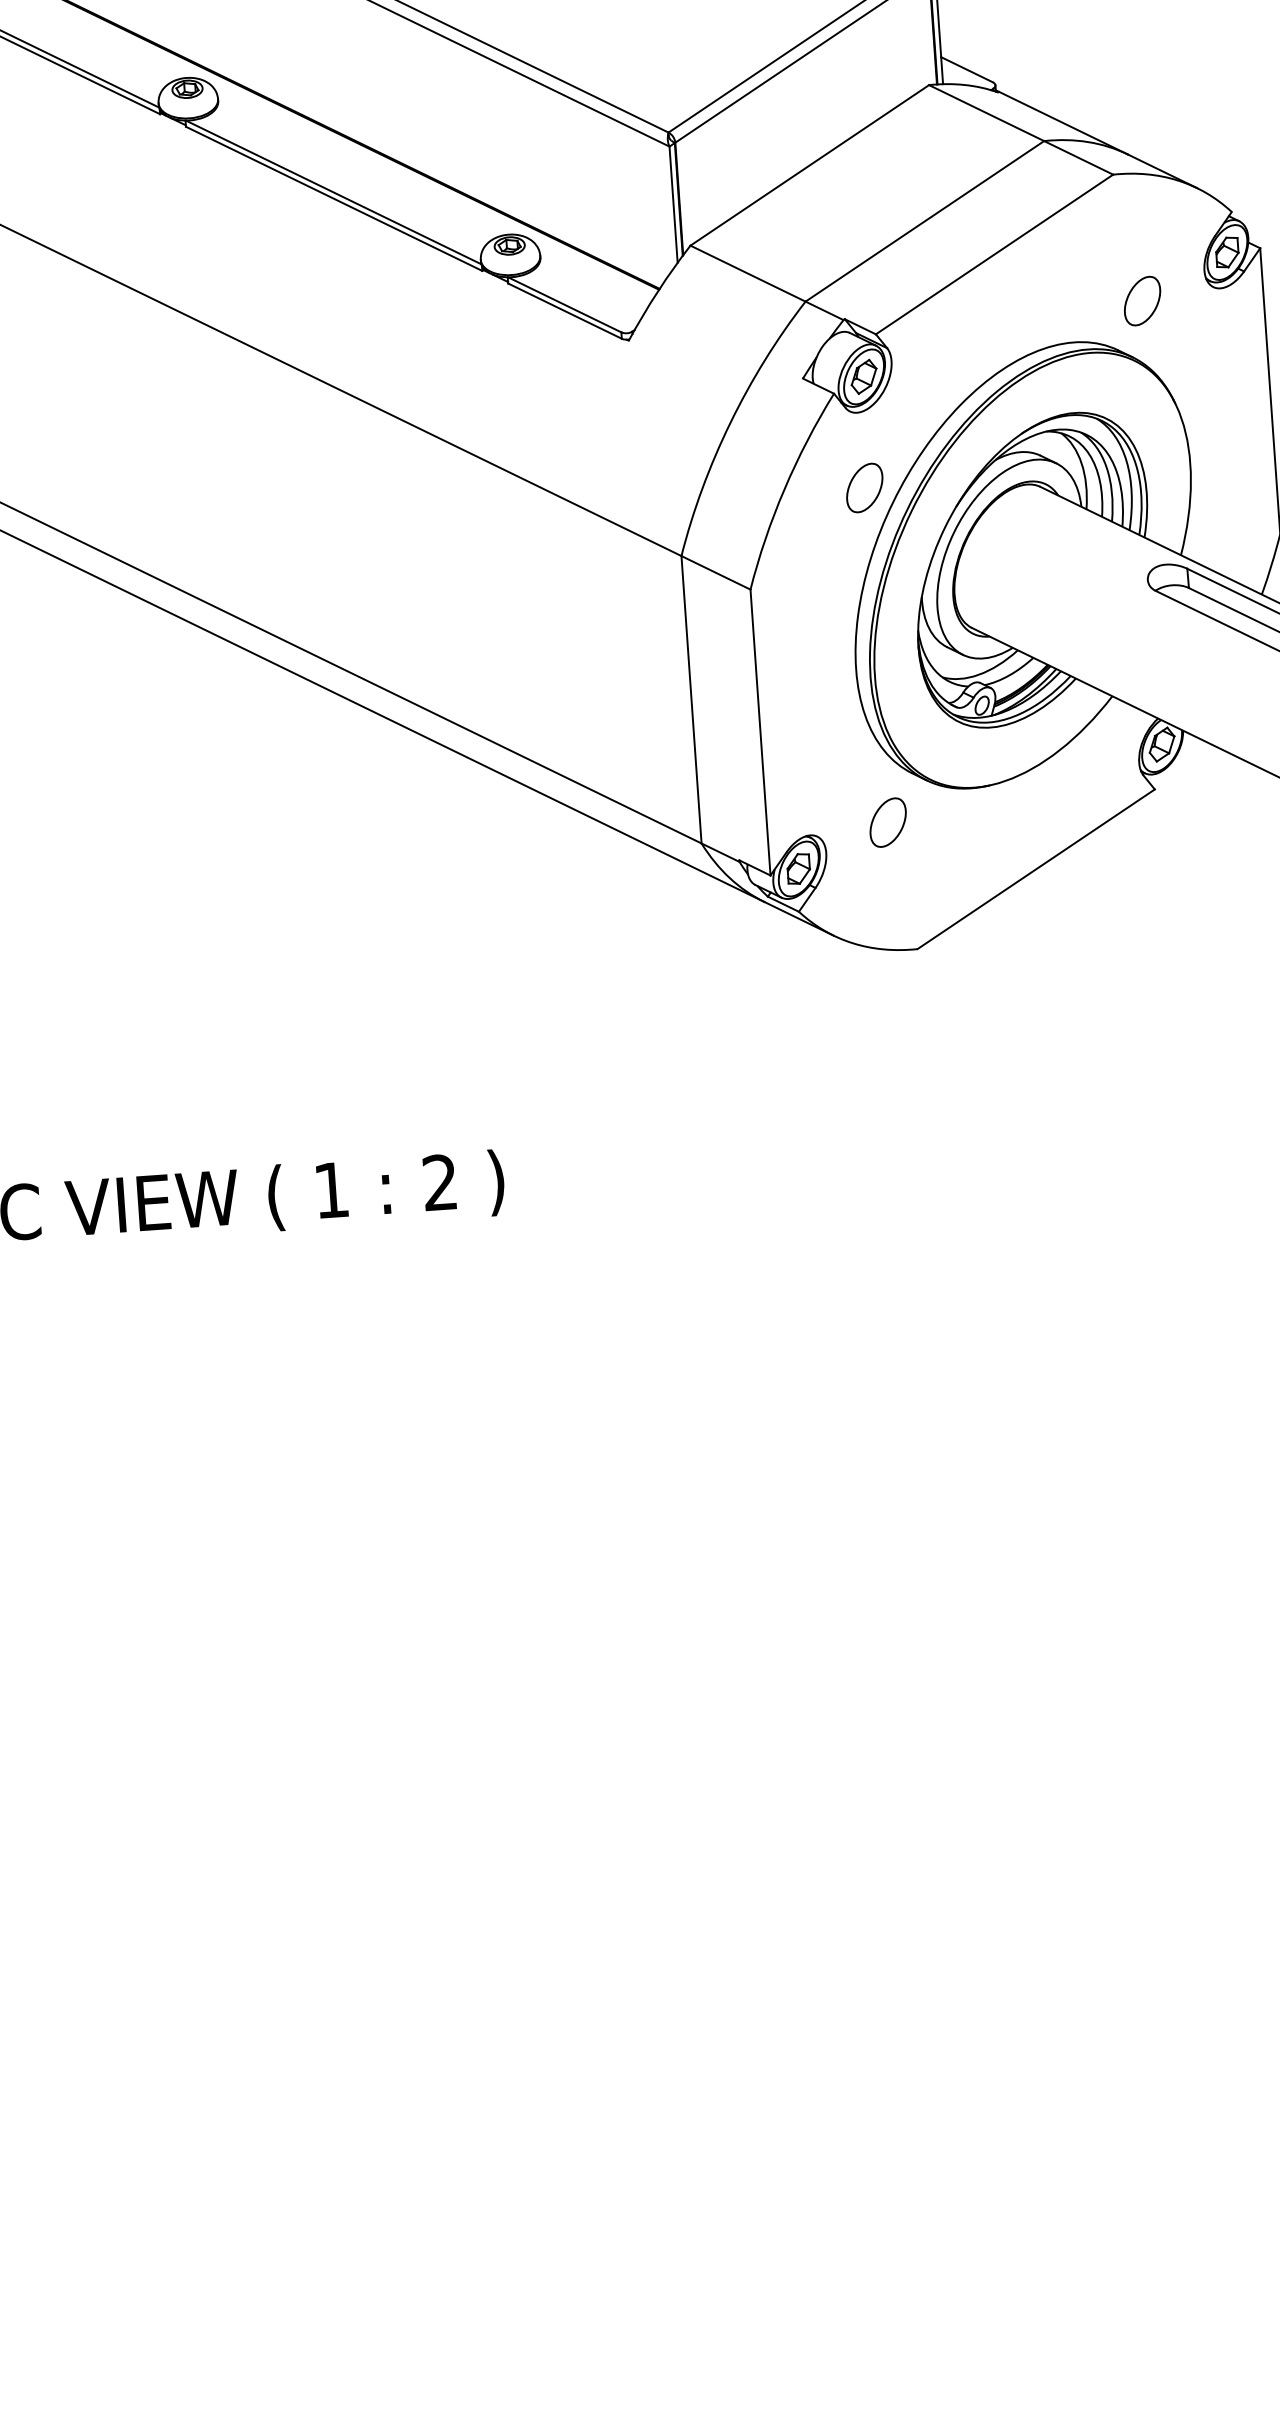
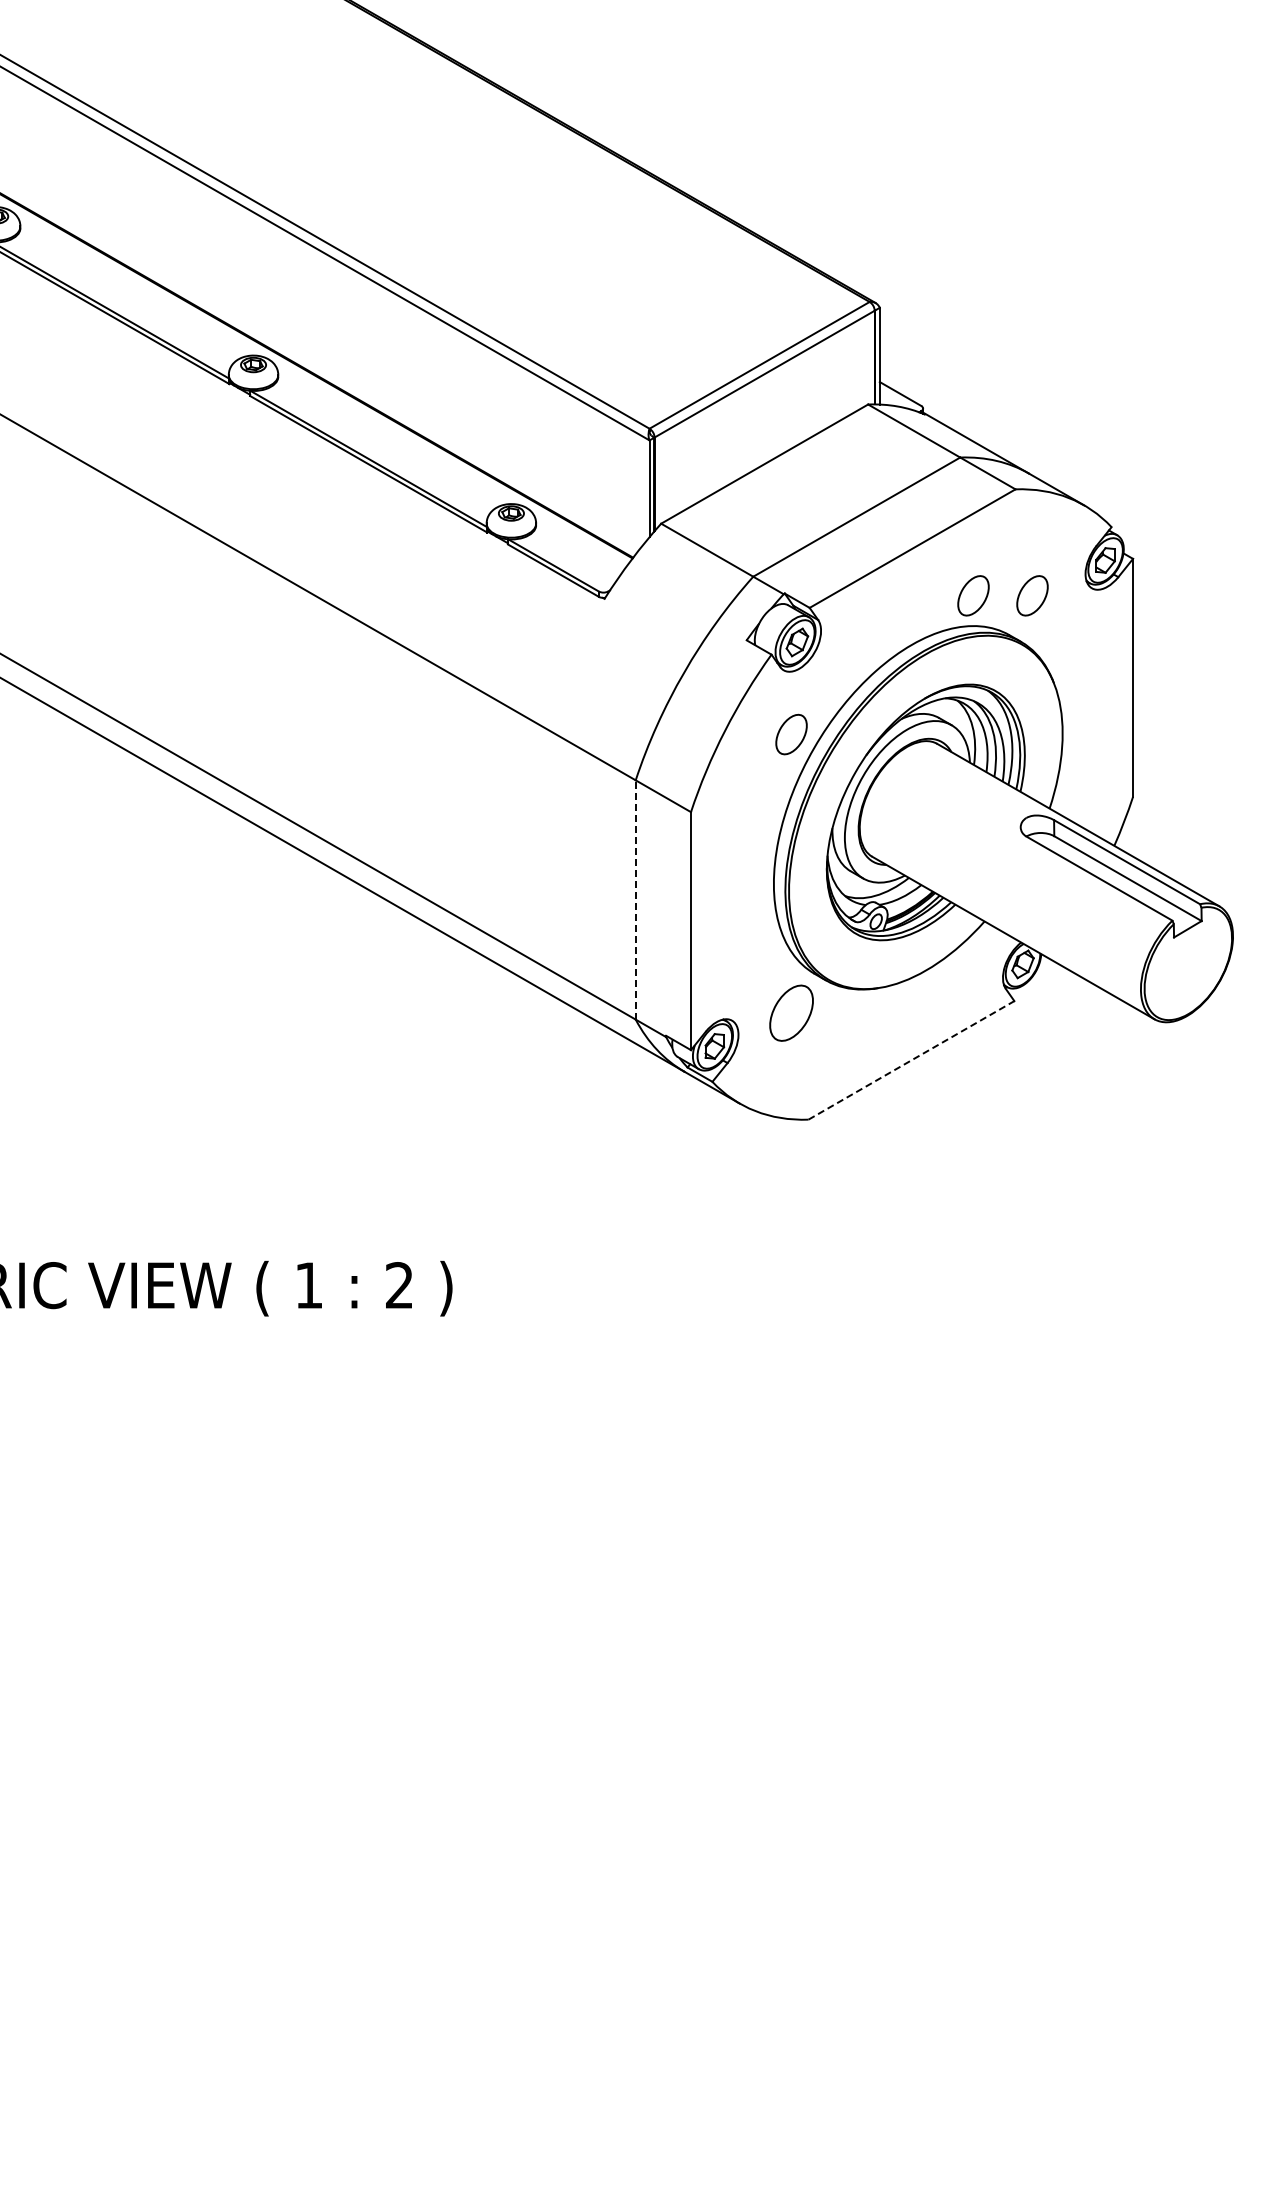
part: (1071, 305) -> (973, 595), added
line: (691, 699) -> (635, 899), solid -> dashed
part: (888, 821) -> (791, 1012), size x1.4
line: (1036, 869) -> (911, 1060), solid -> dashed

